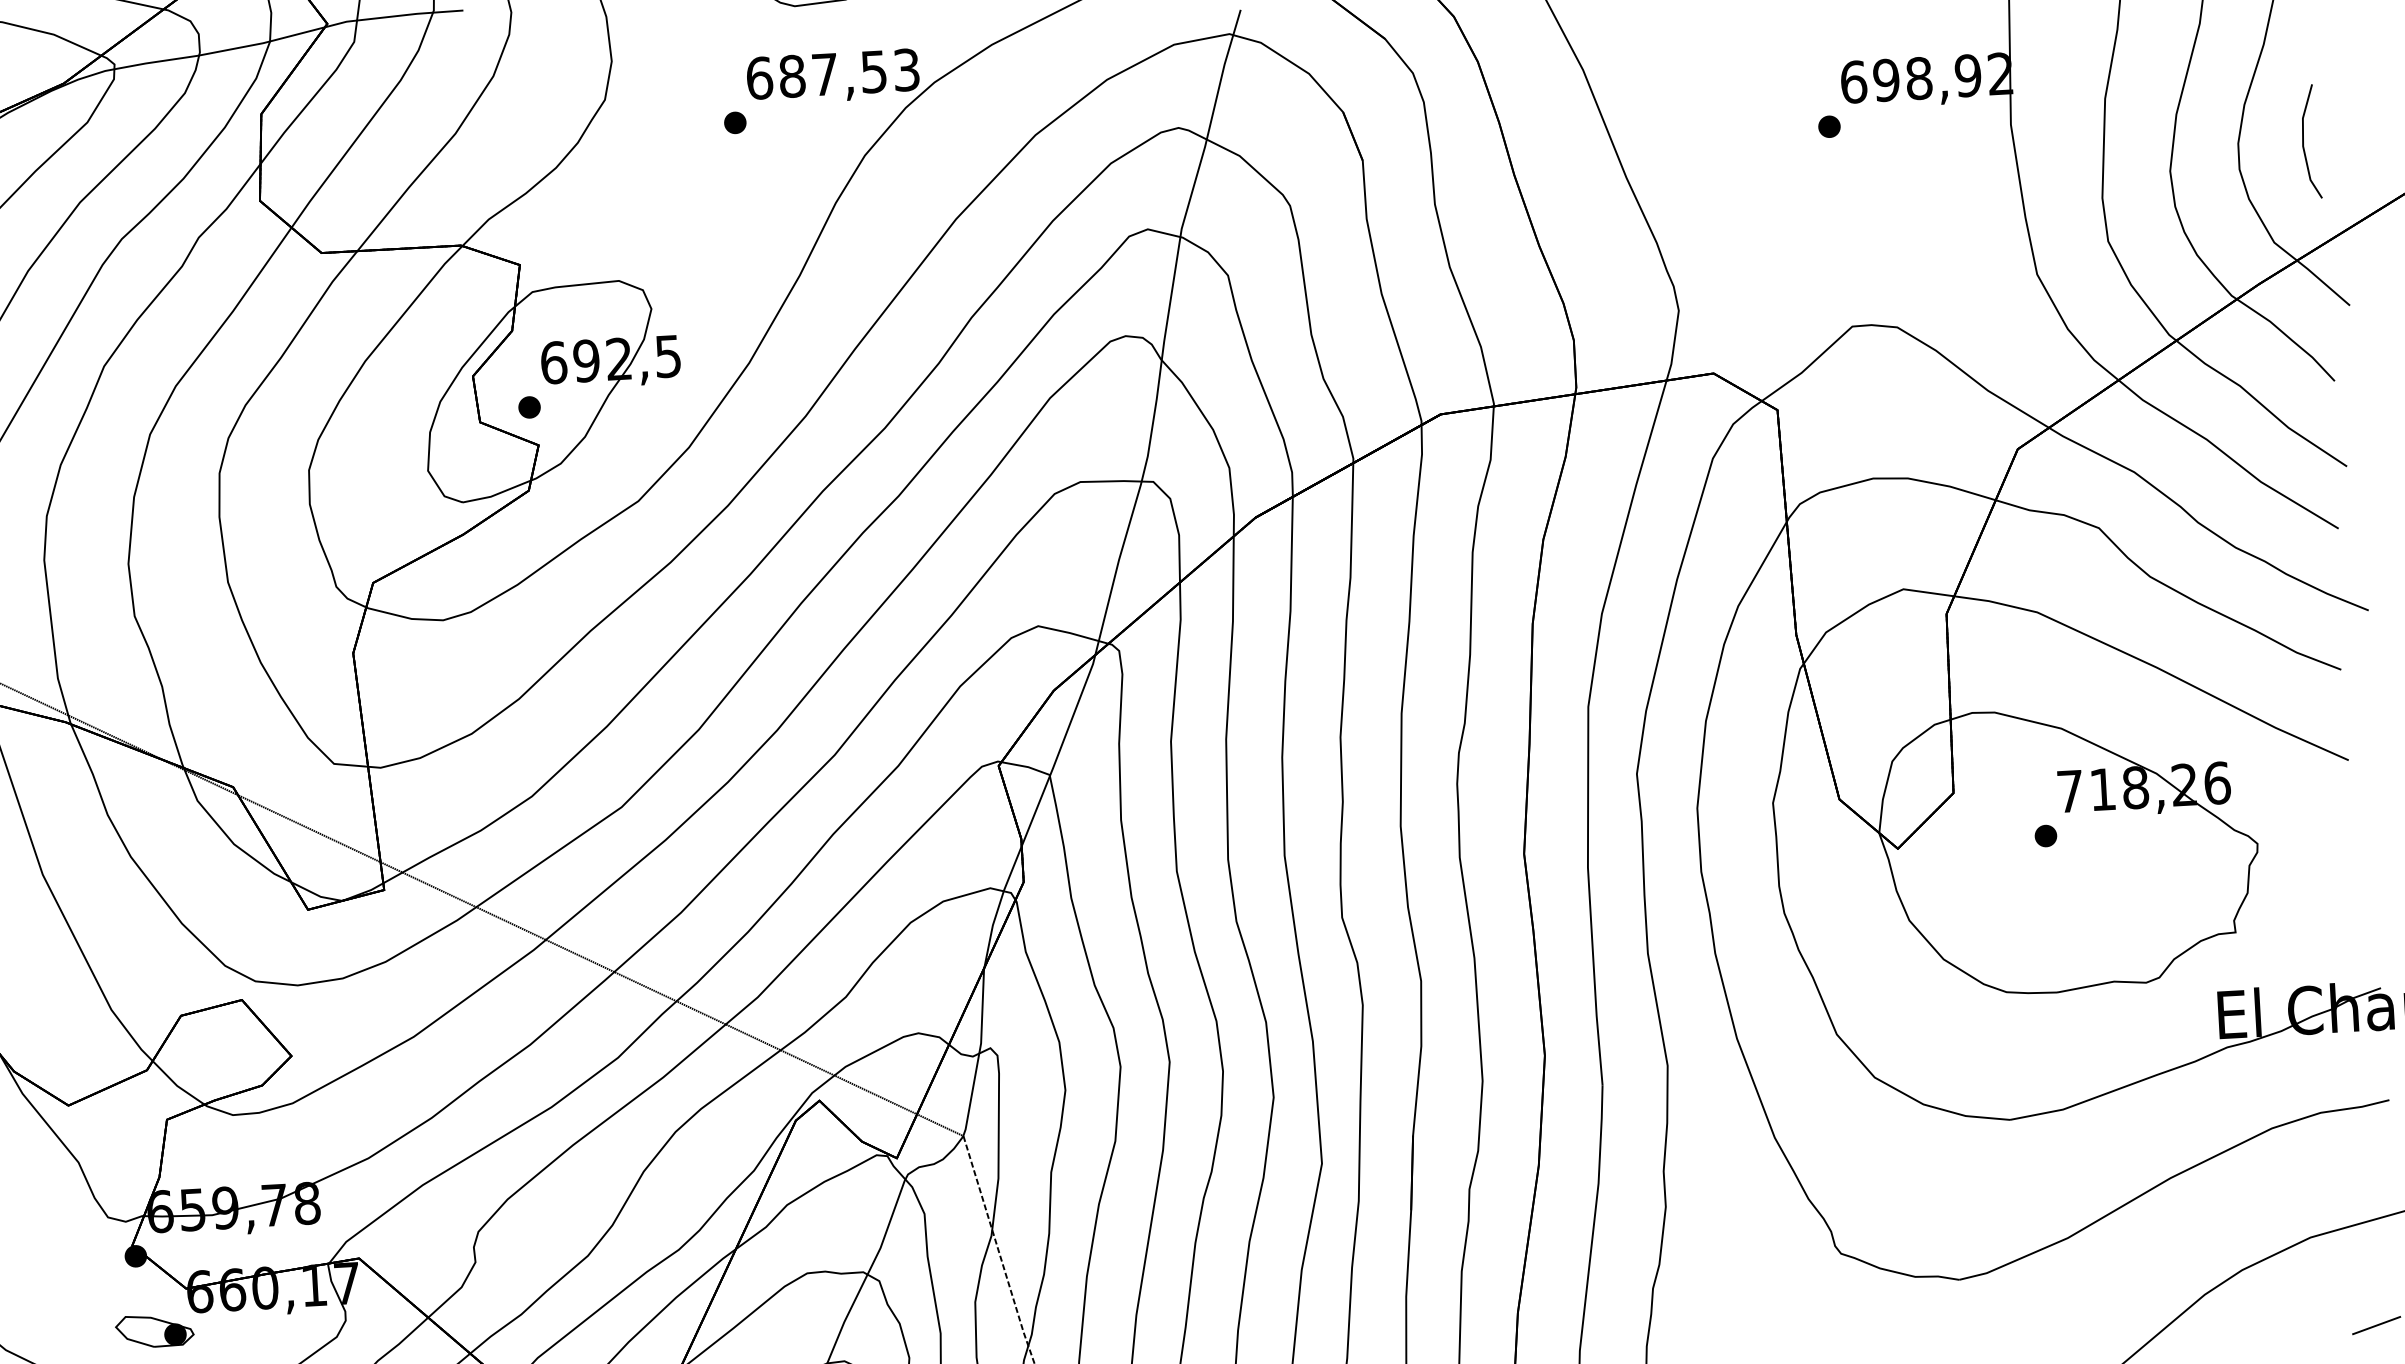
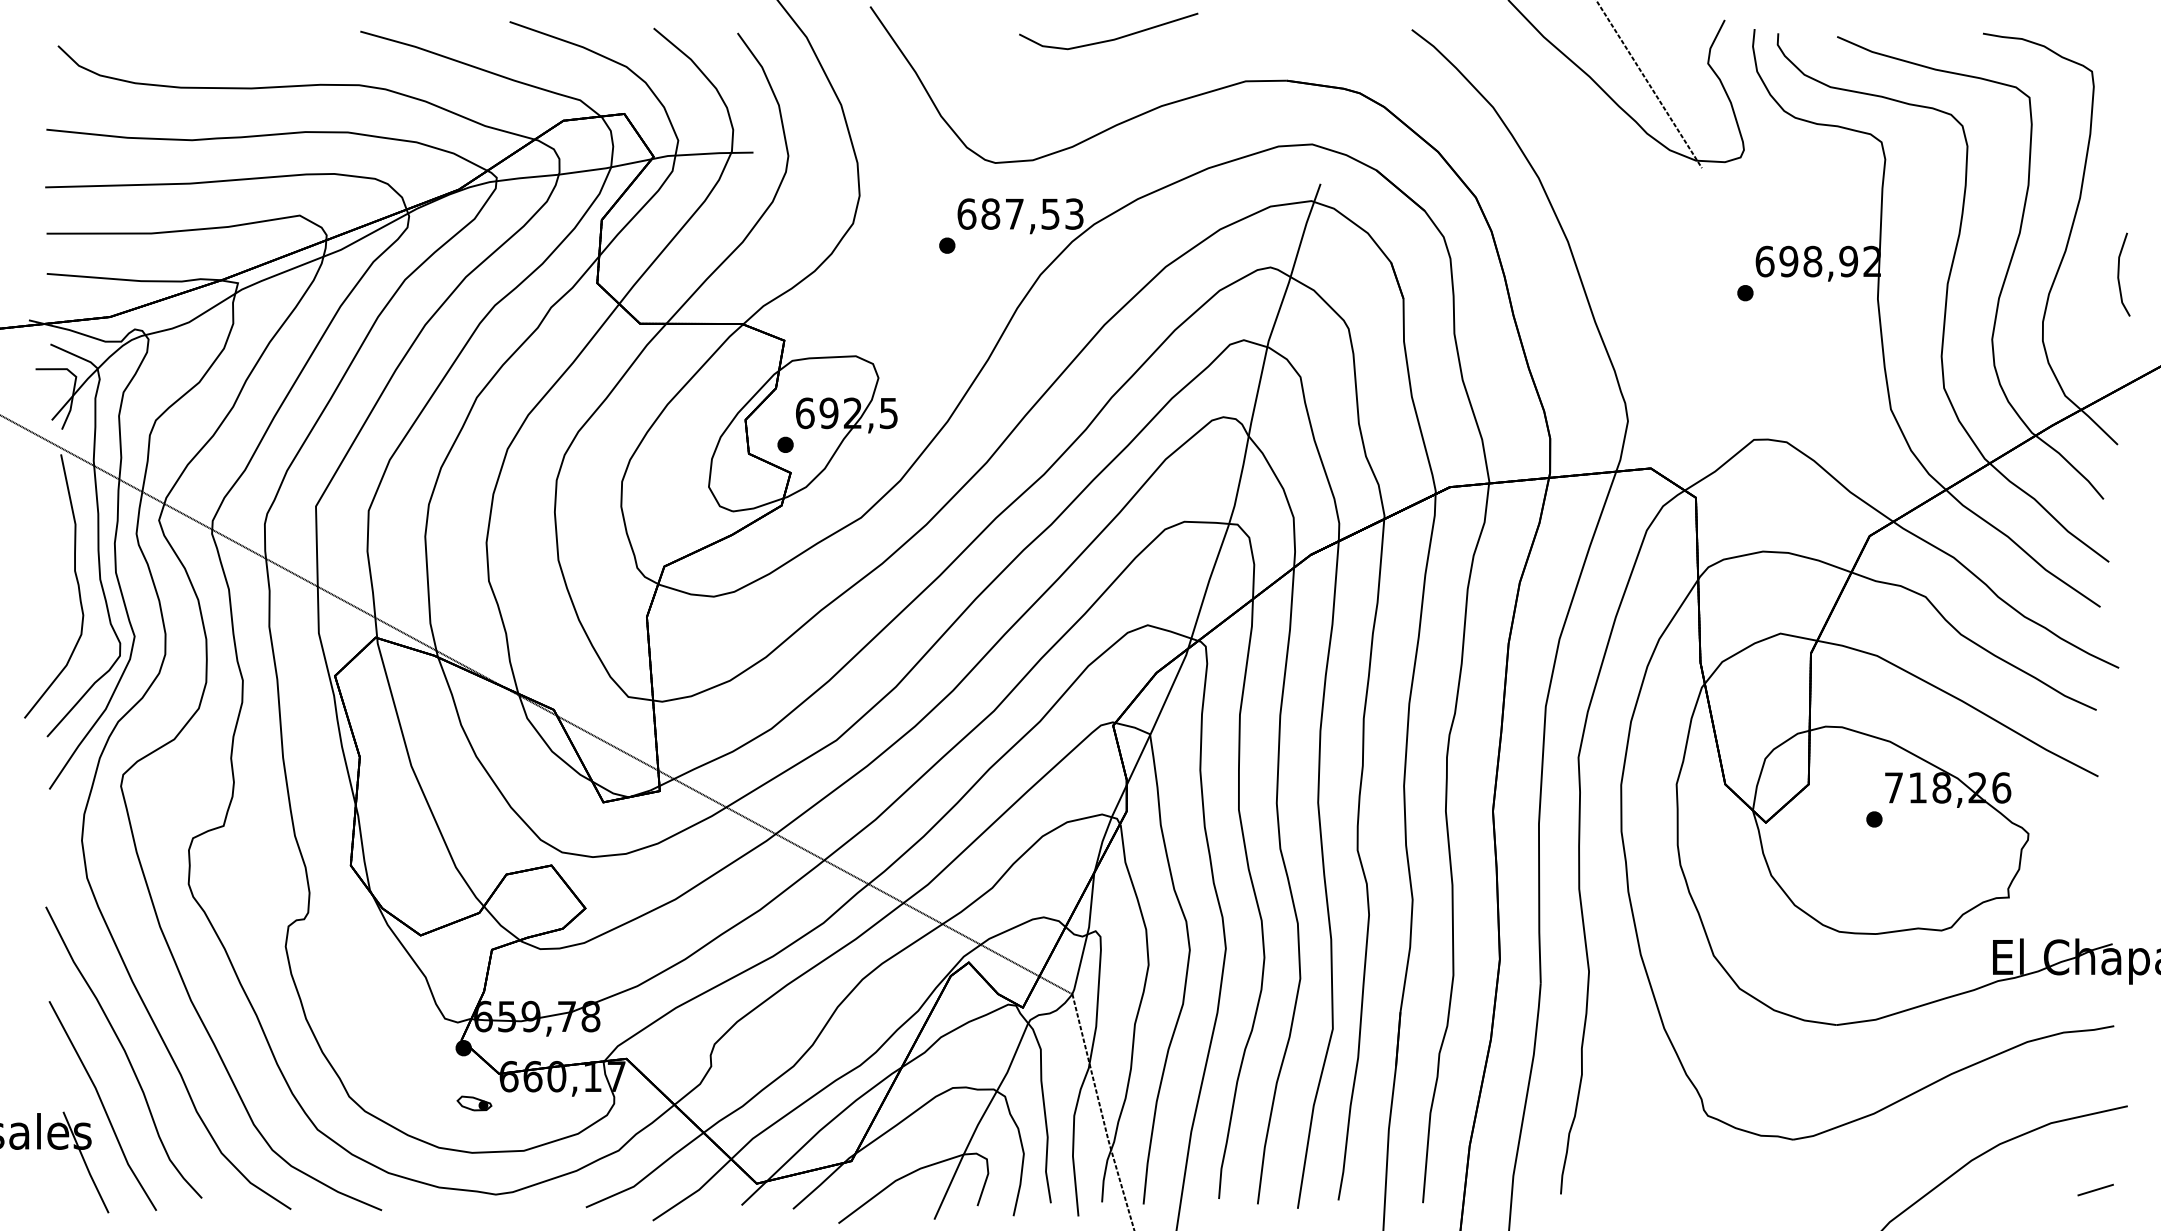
part: (2310, 141) -> (2123, 274), moved
part: (154, 1331) -> (474, 1103), size x0.6

